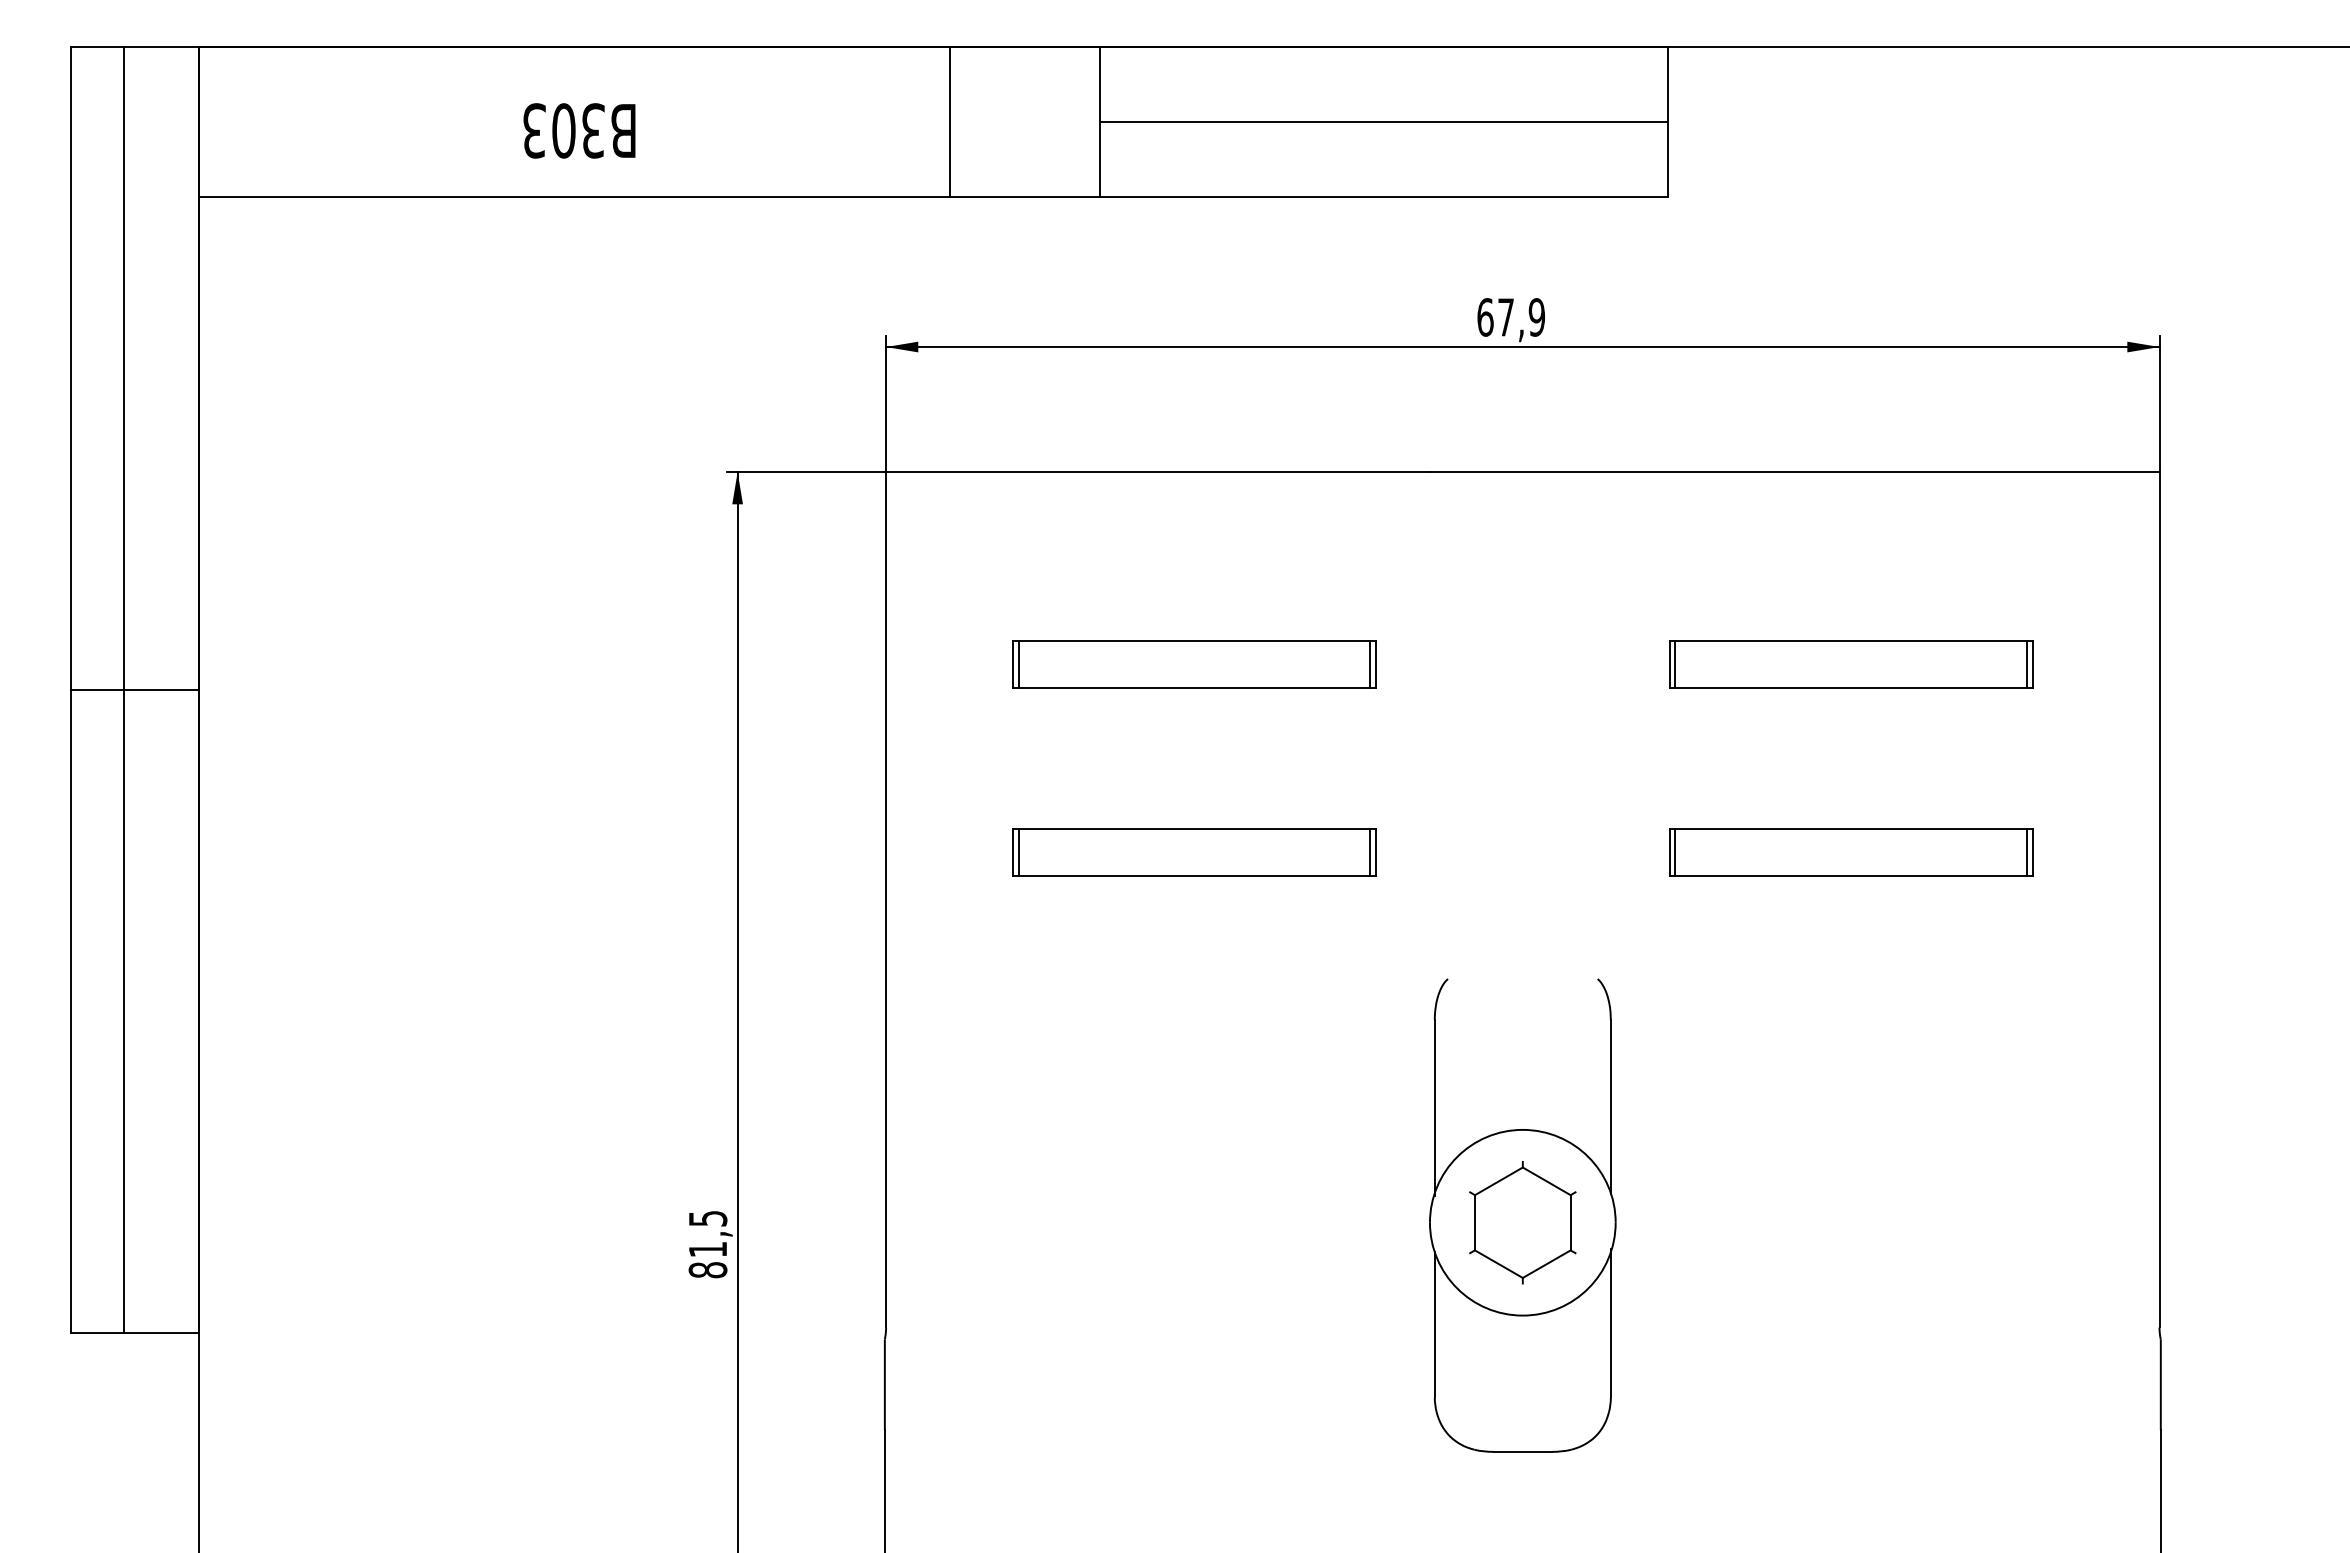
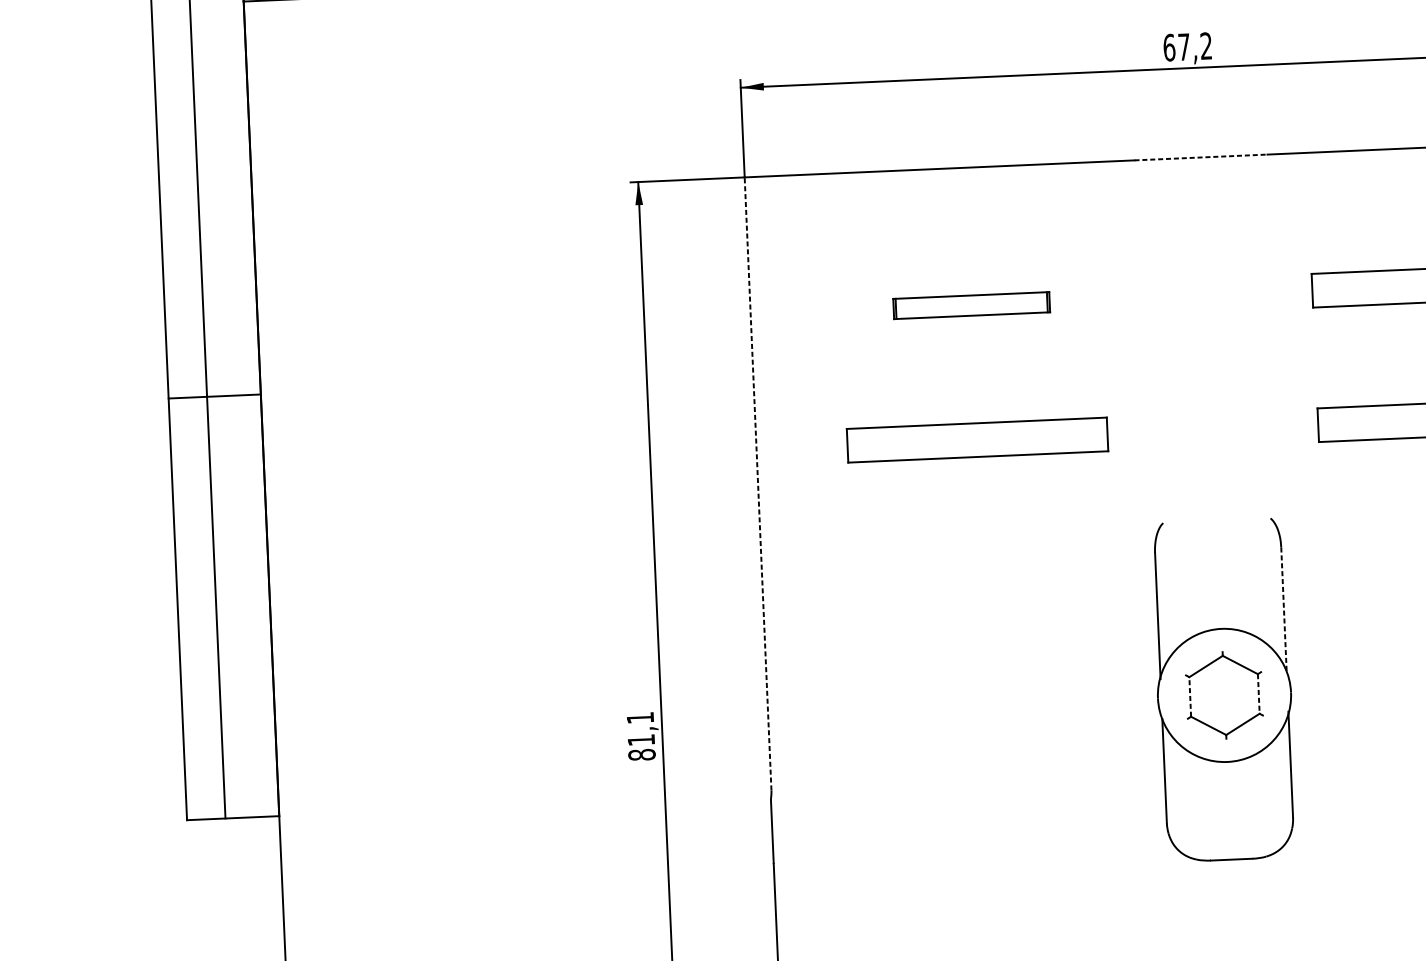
text: (1536, 317) -> (1205, 46), 67,9 -> 67,2
line: (1522, 472) -> (1200, 157), solid -> dashed
part: (1194, 664) -> (971, 305), size x0.6
line: (1675, 664) -> (1316, 290), removed
line: (134, 690) -> (214, 396), moved
line: (1018, 851) -> (851, 445), removed
line: (1370, 851) -> (1103, 434), removed
line: (1675, 851) -> (1322, 424), removed
line: (886, 899) -> (758, 483), solid -> dashed
line: (1610, 1106) -> (1283, 609), solid -> dashed
text: (708, 1218) -> (640, 717), 81,5 -> 81,1
line: (1475, 1222) -> (1190, 696), solid -> dashed
line: (1570, 1222) -> (1258, 693), solid -> dashed

